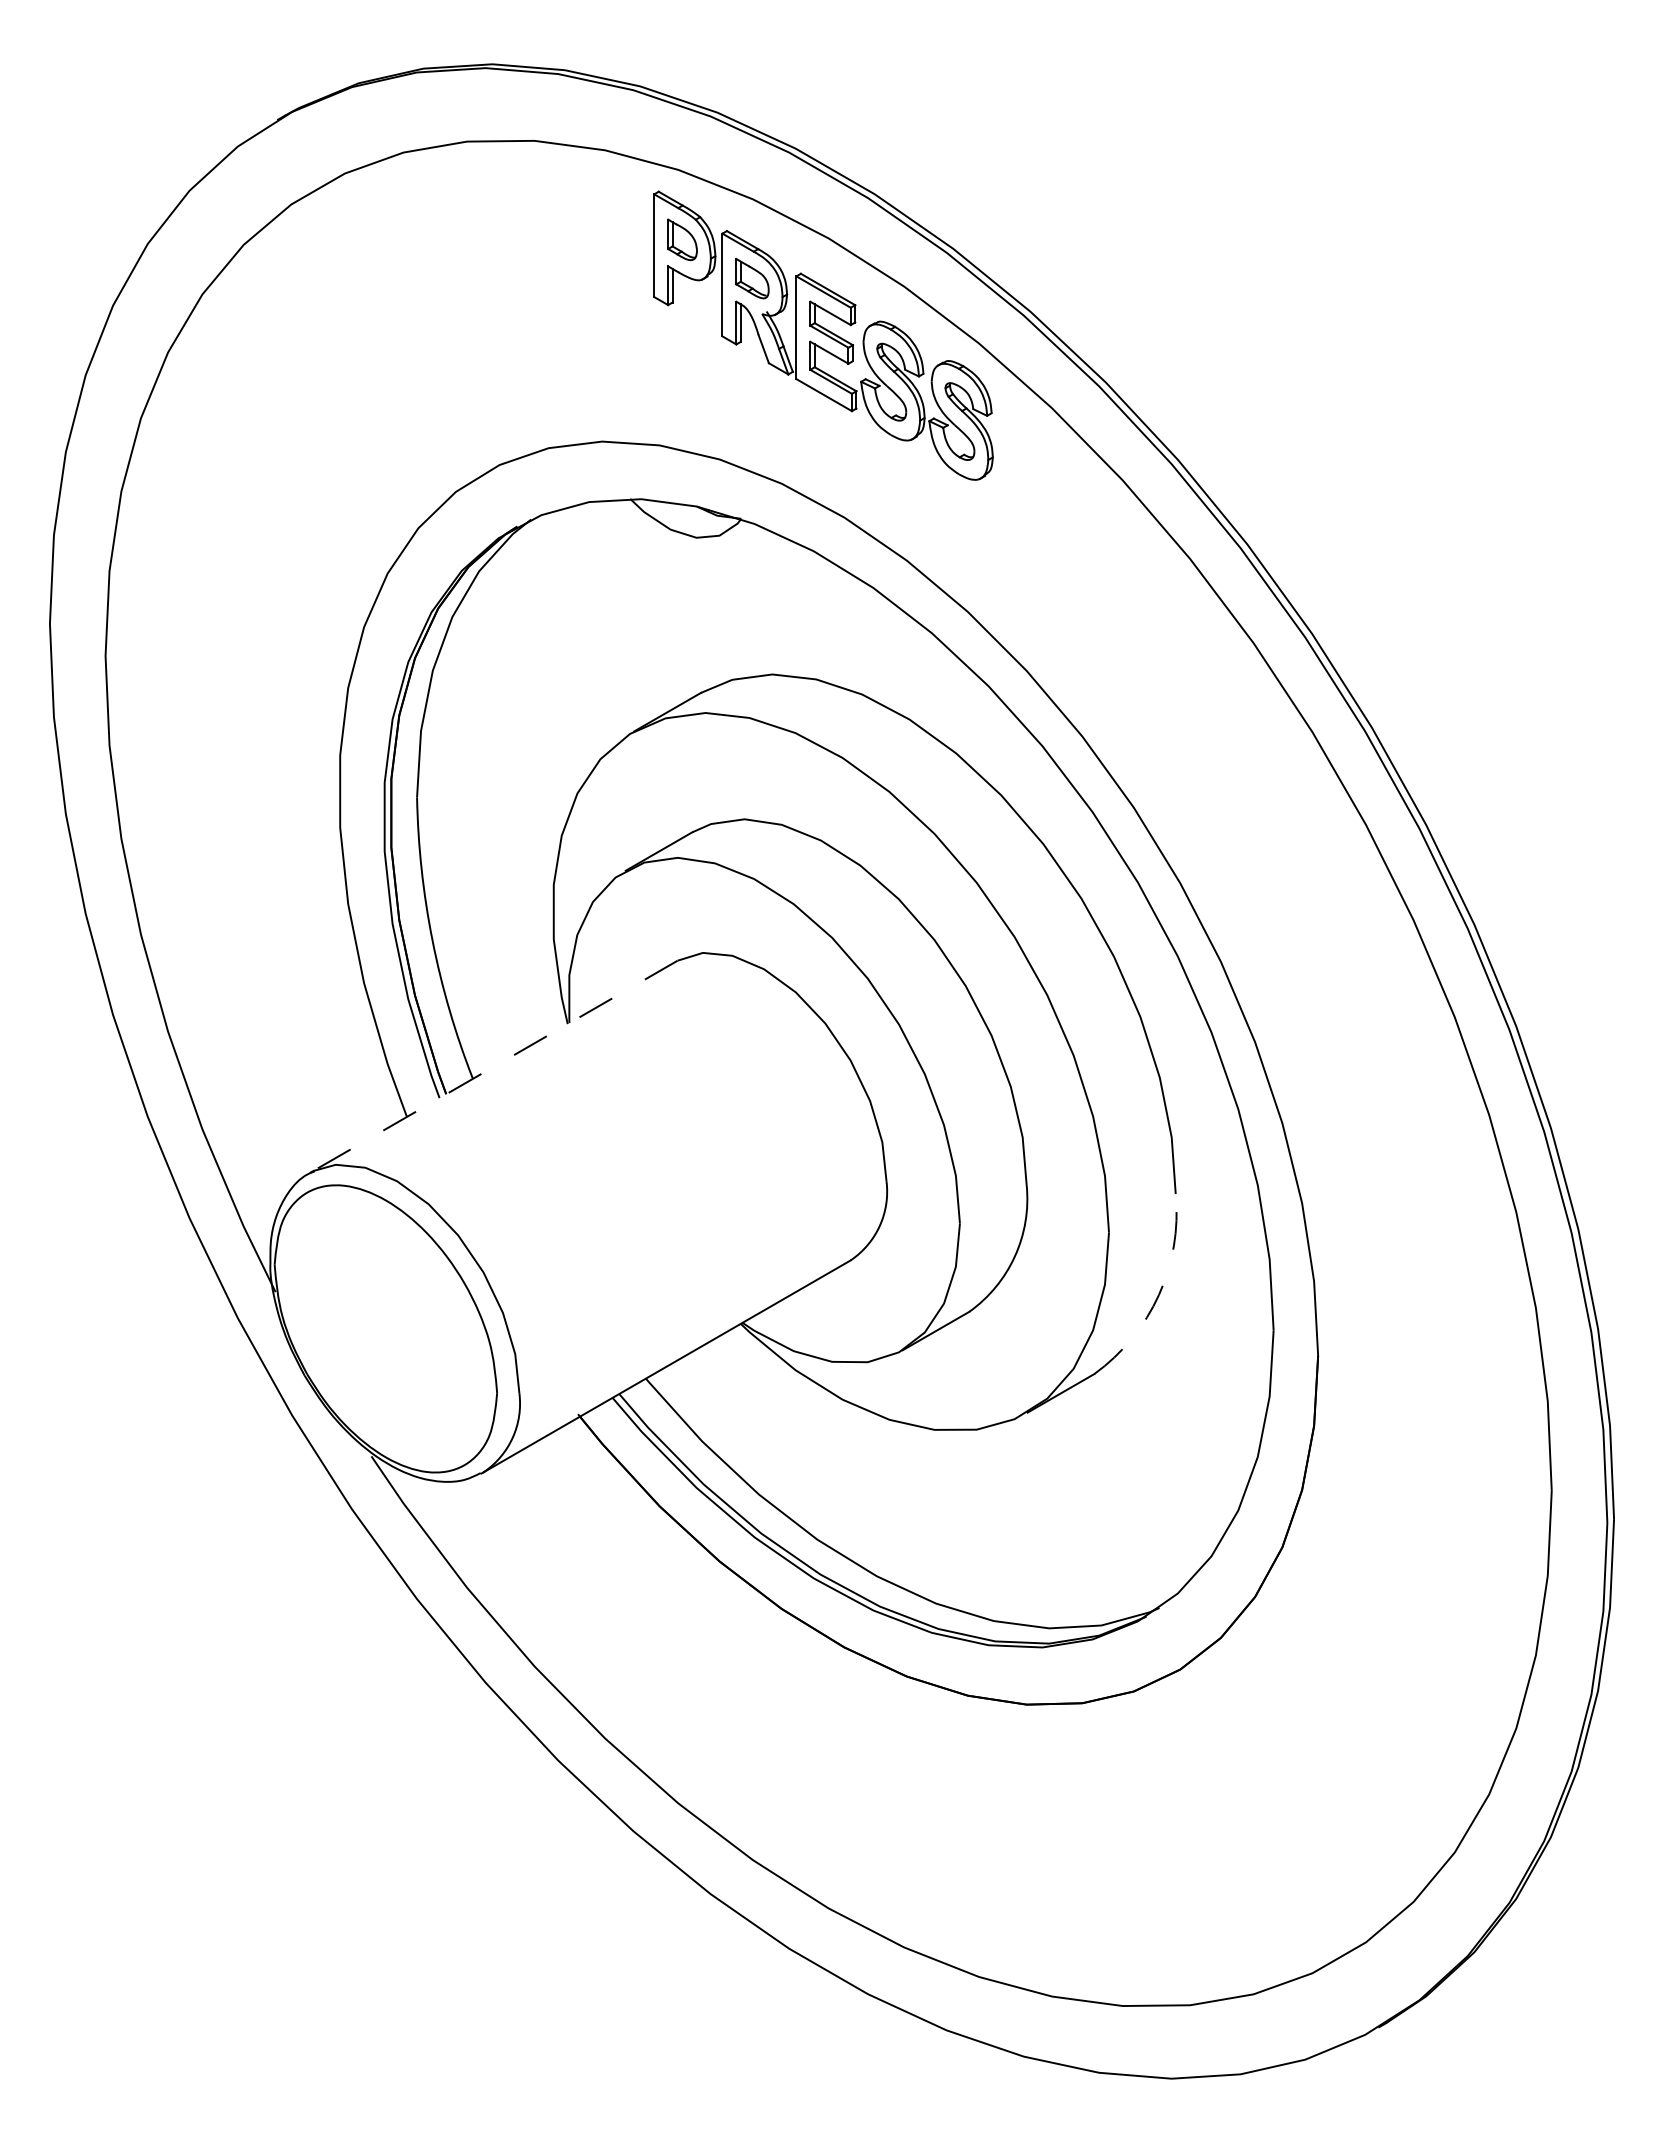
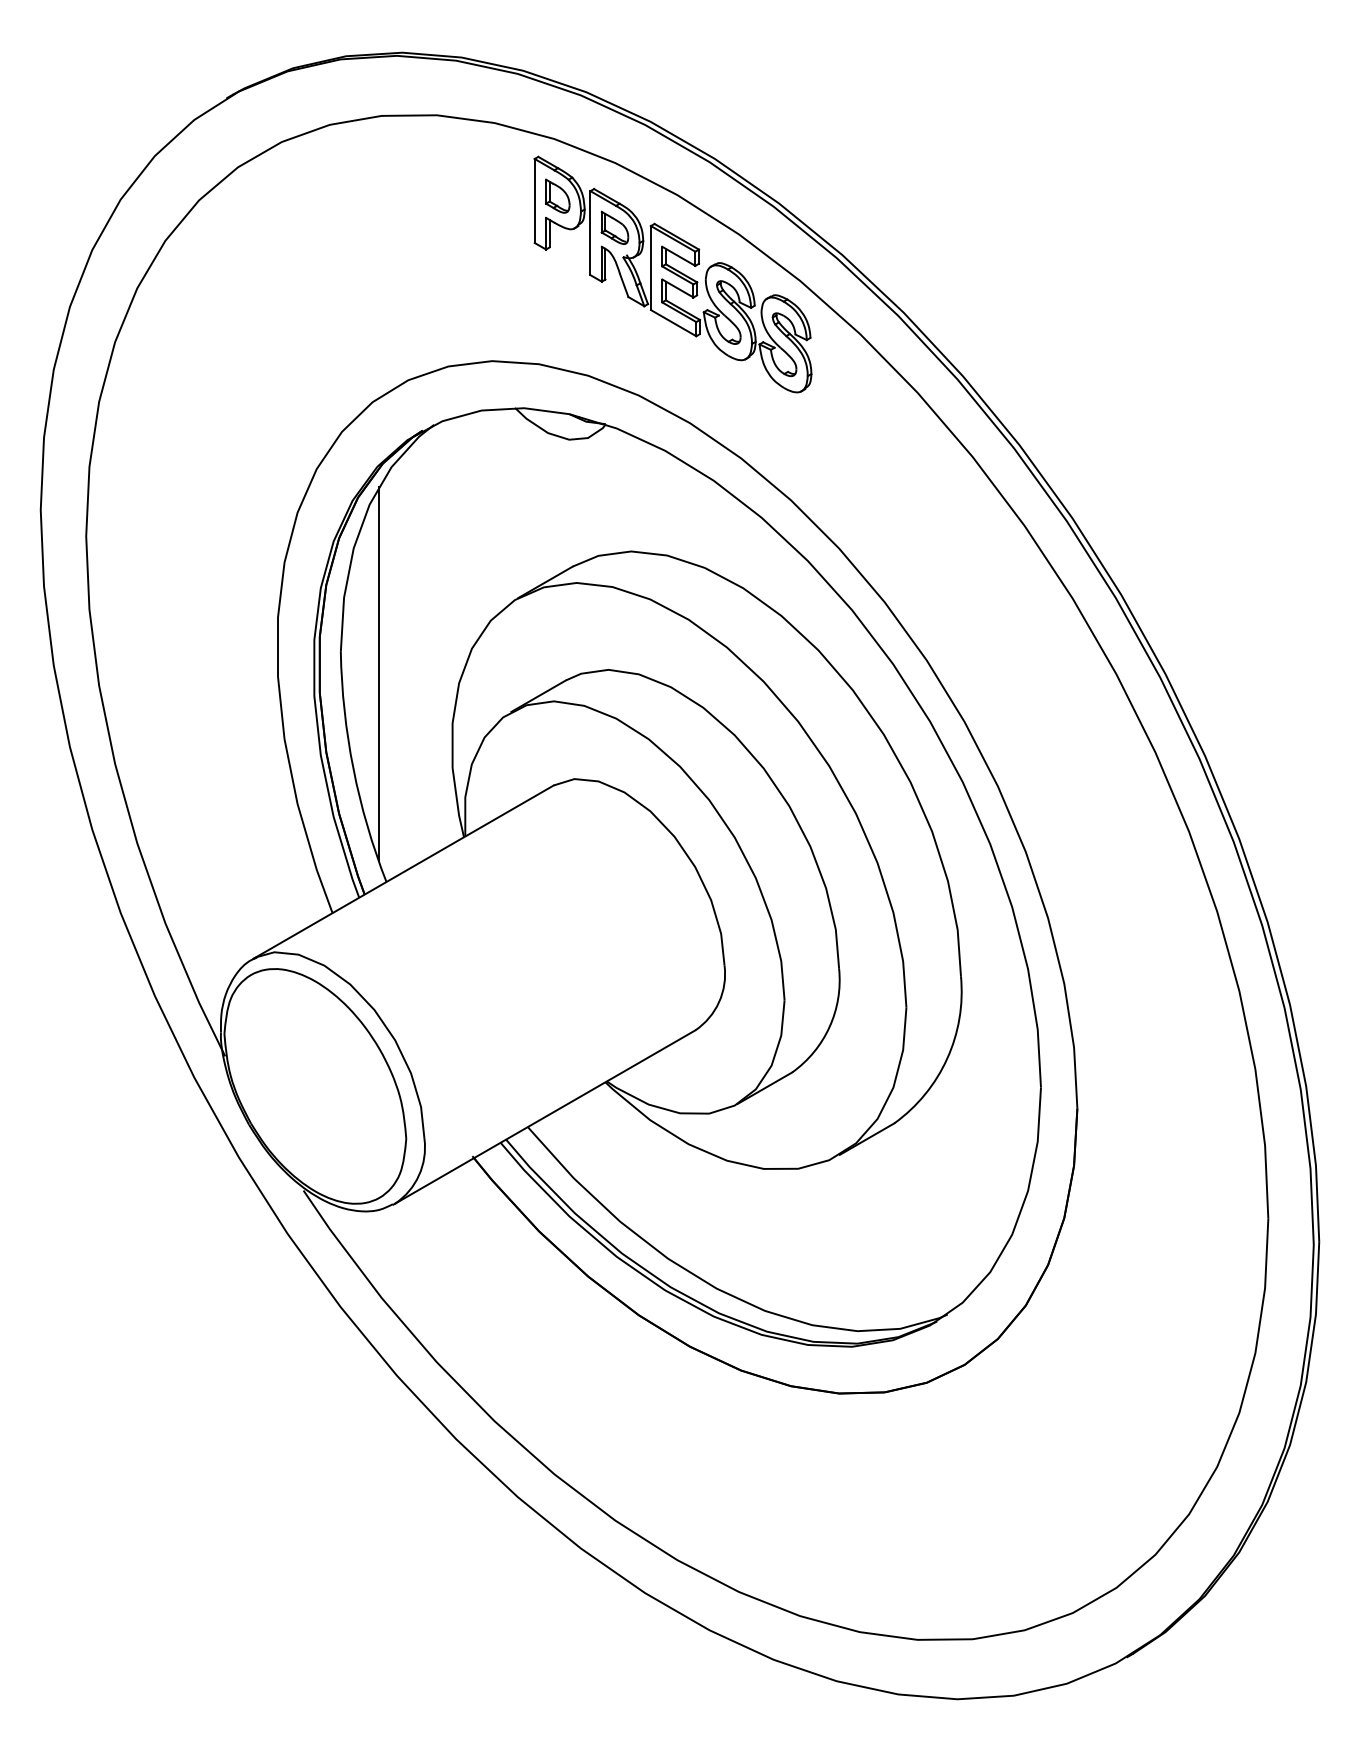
line: (463, 824) -> (378, 674), added
line: (494, 1066) -> (404, 871), dashed -> solid
arc: (1158, 1294) -> (946, 1058), dashed -> solid

